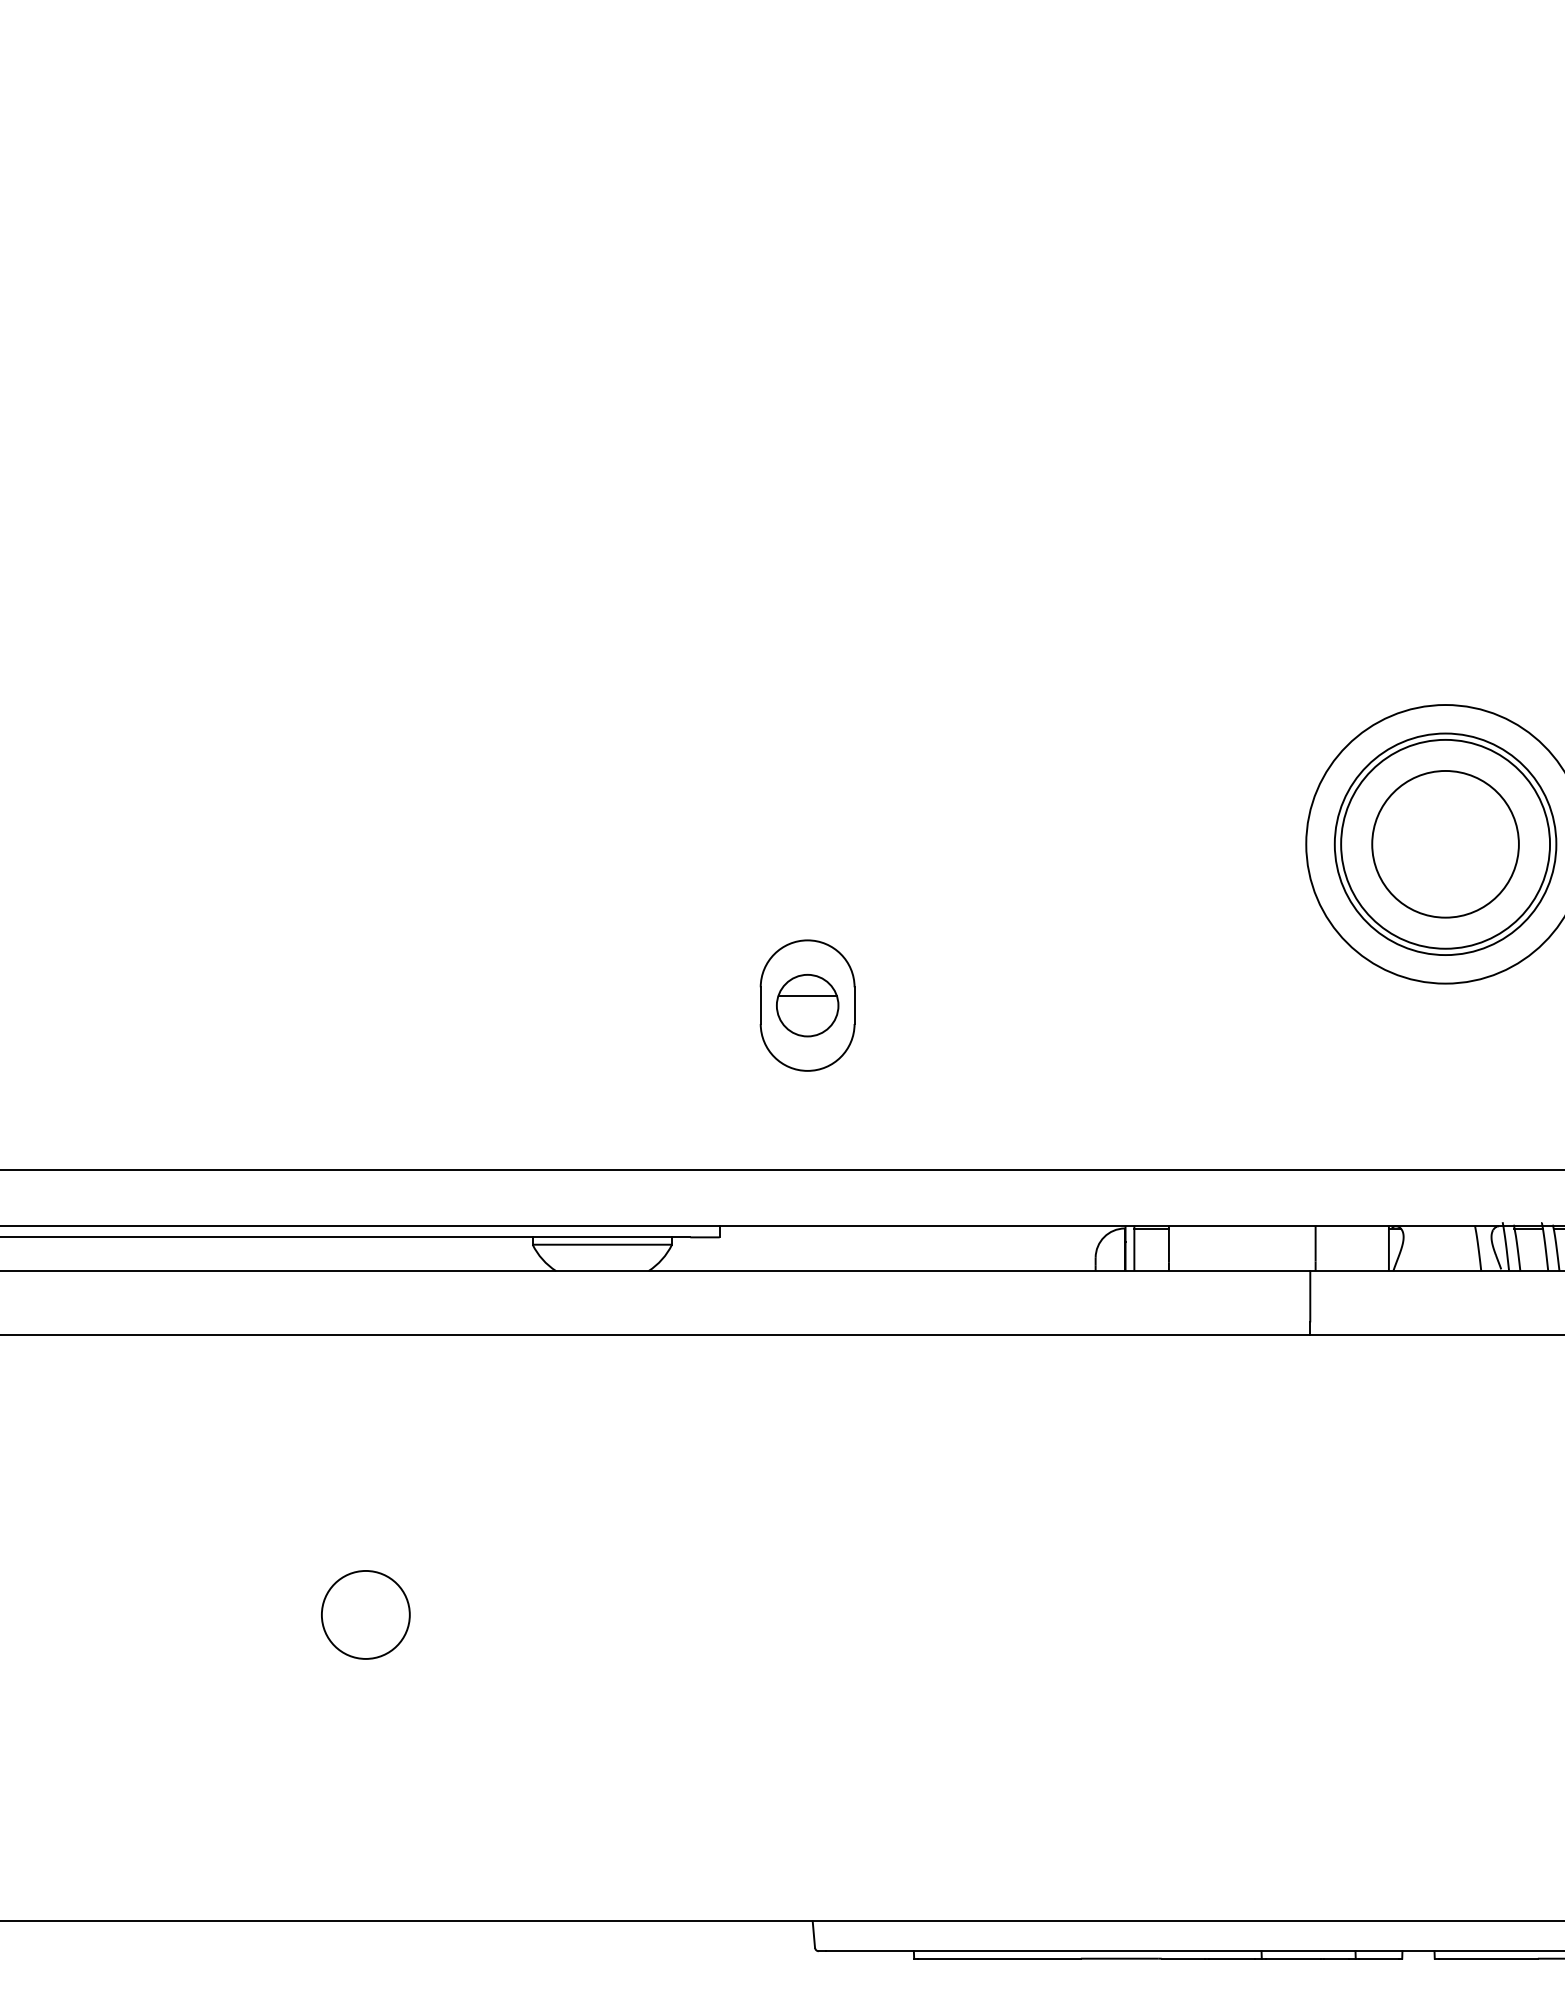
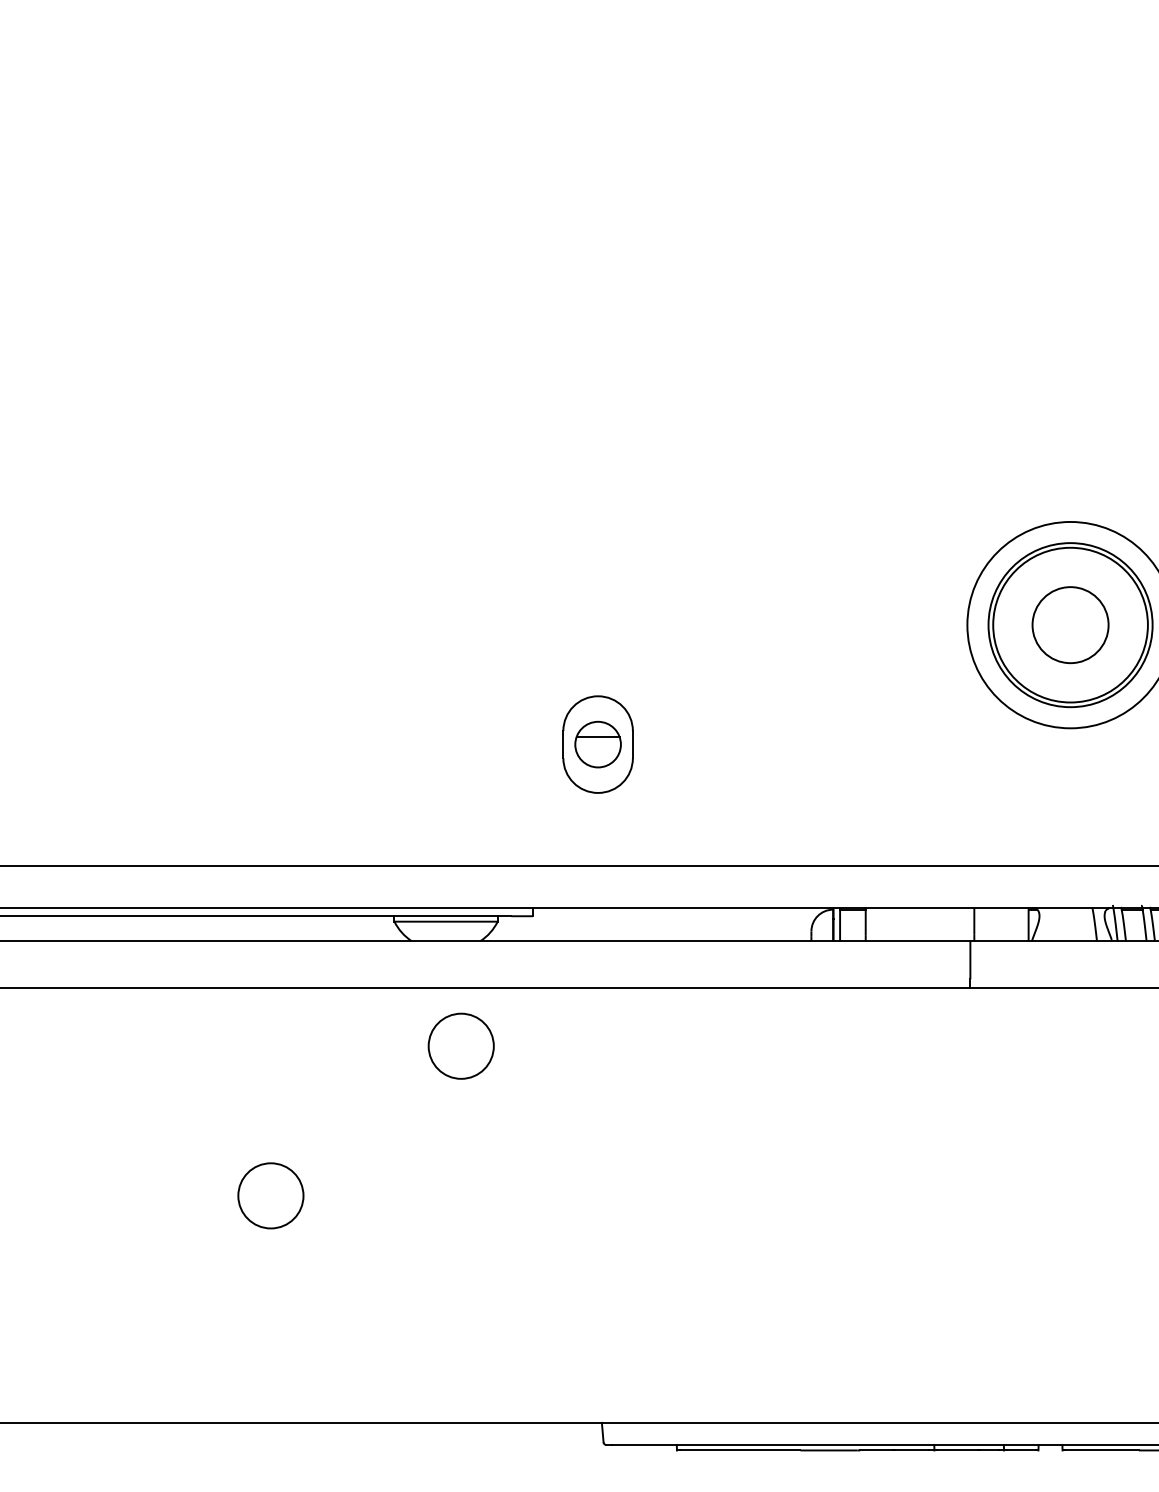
circle: (1445, 843) -> (1070, 624), size x0.7
circle: (622, 1412) -> (461, 1045), added

